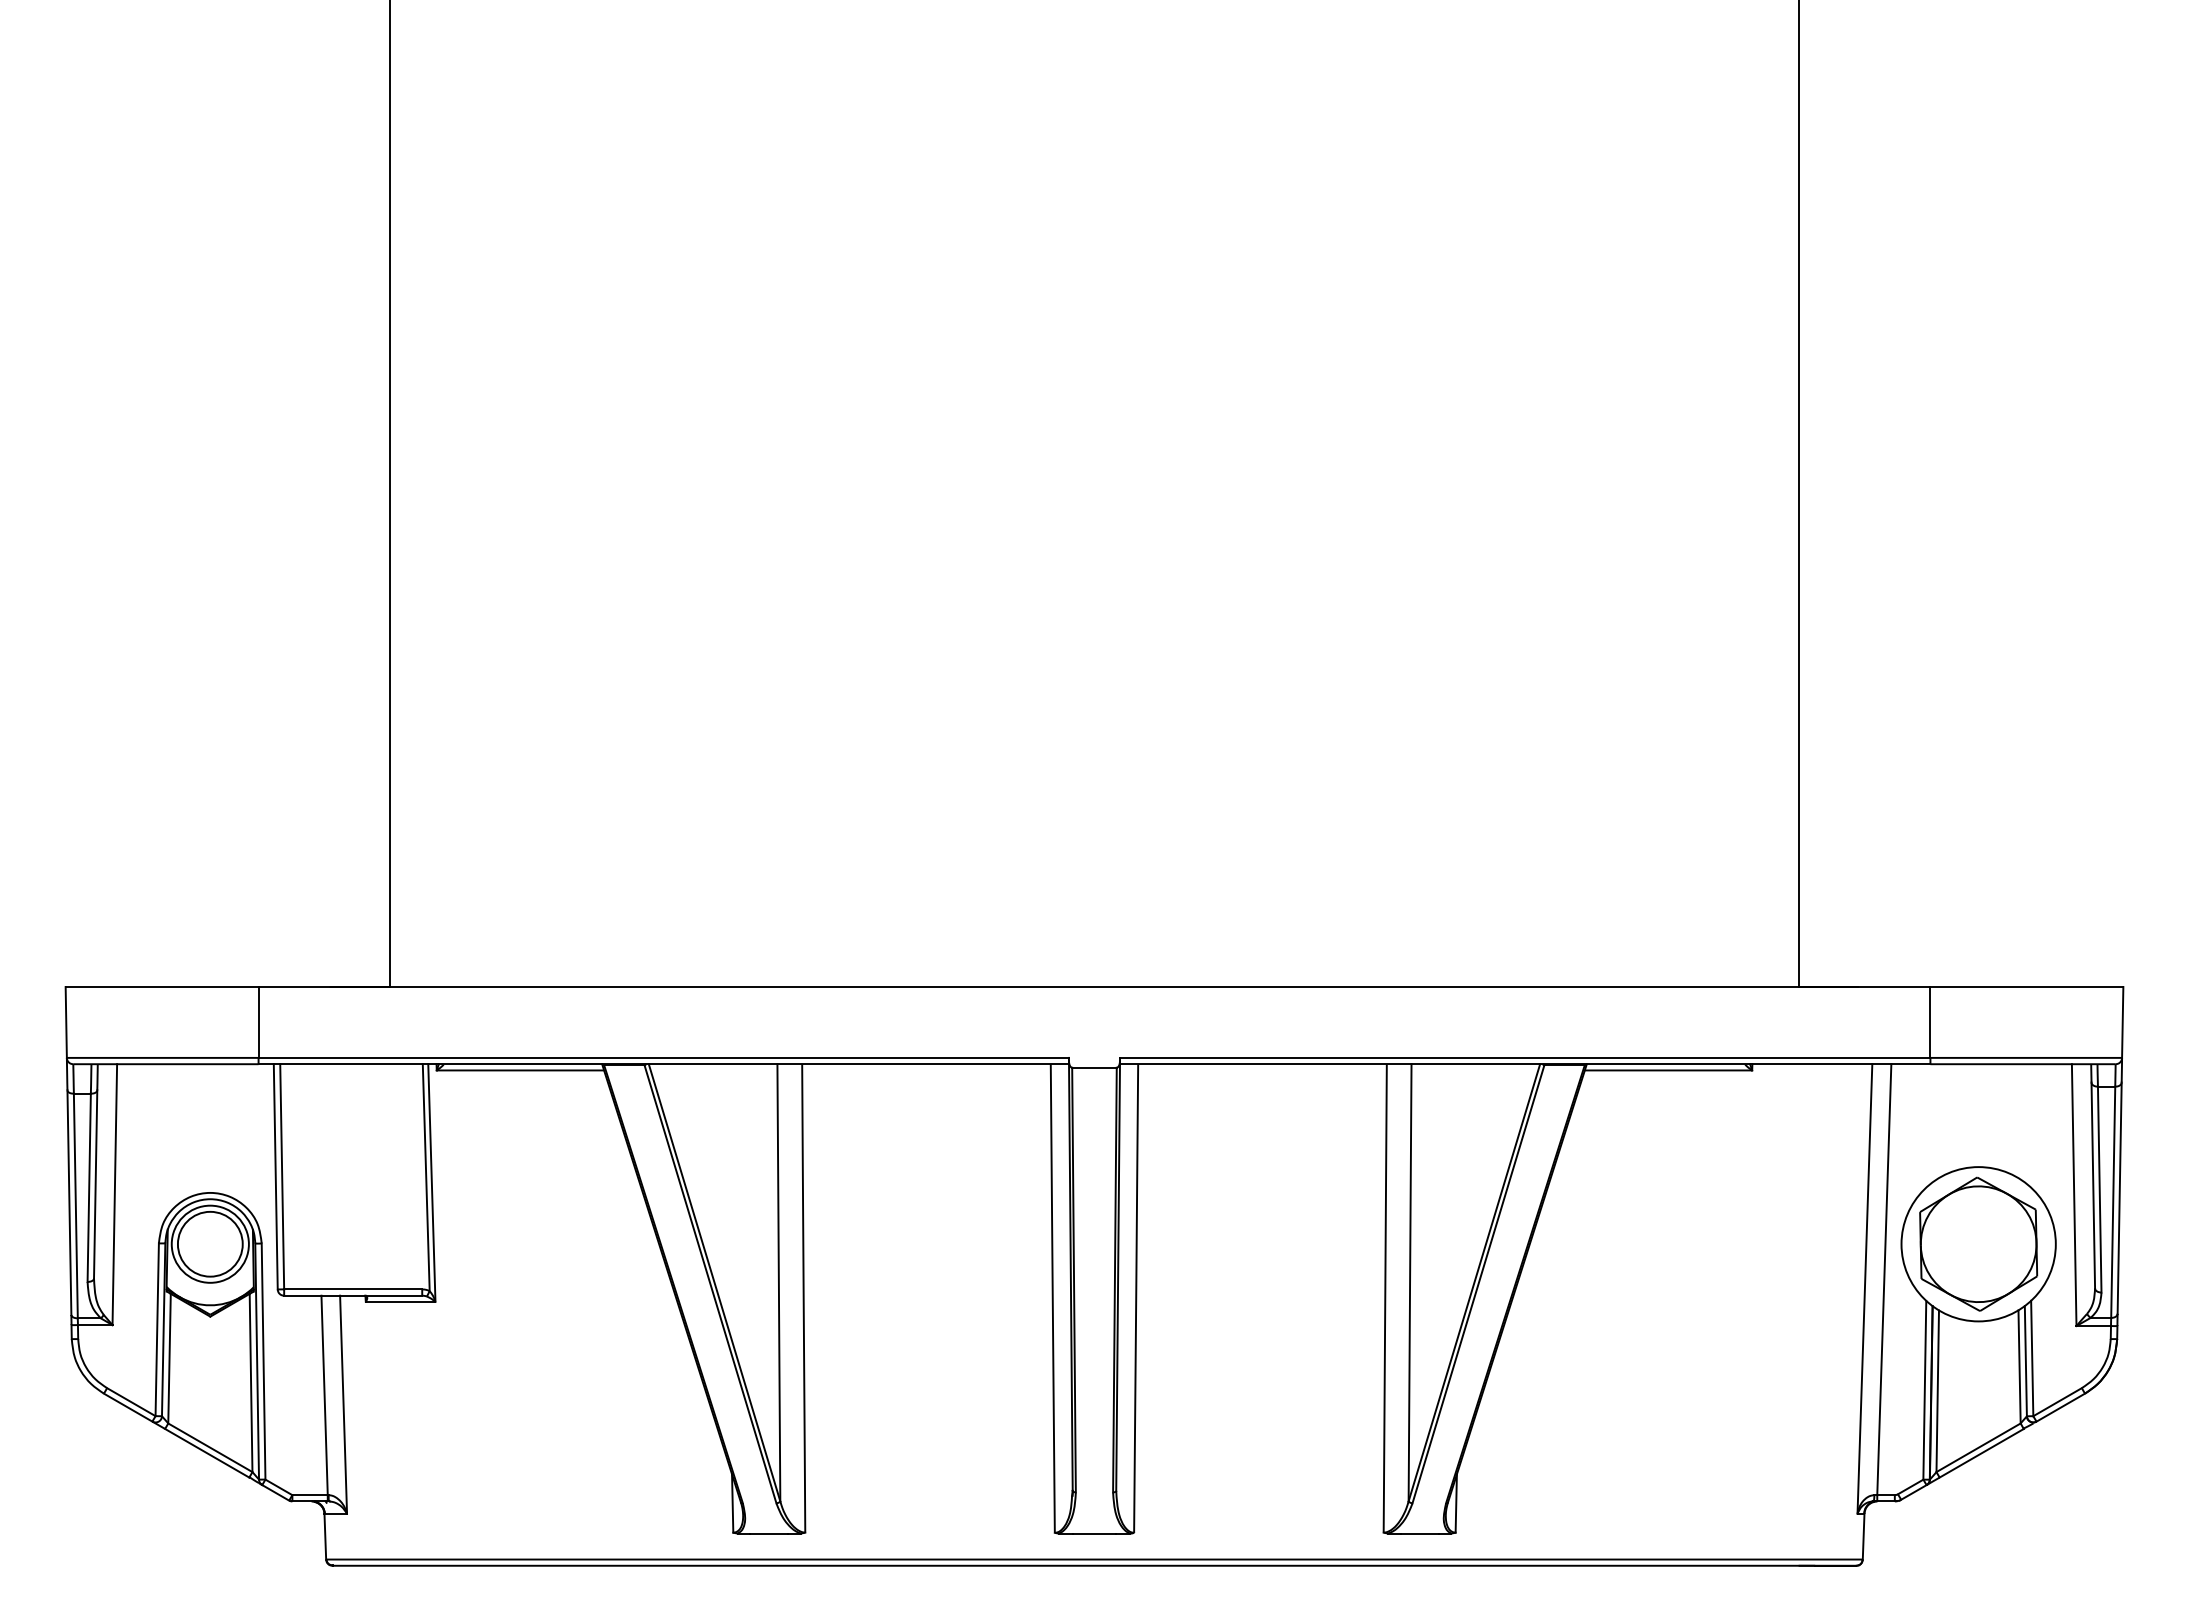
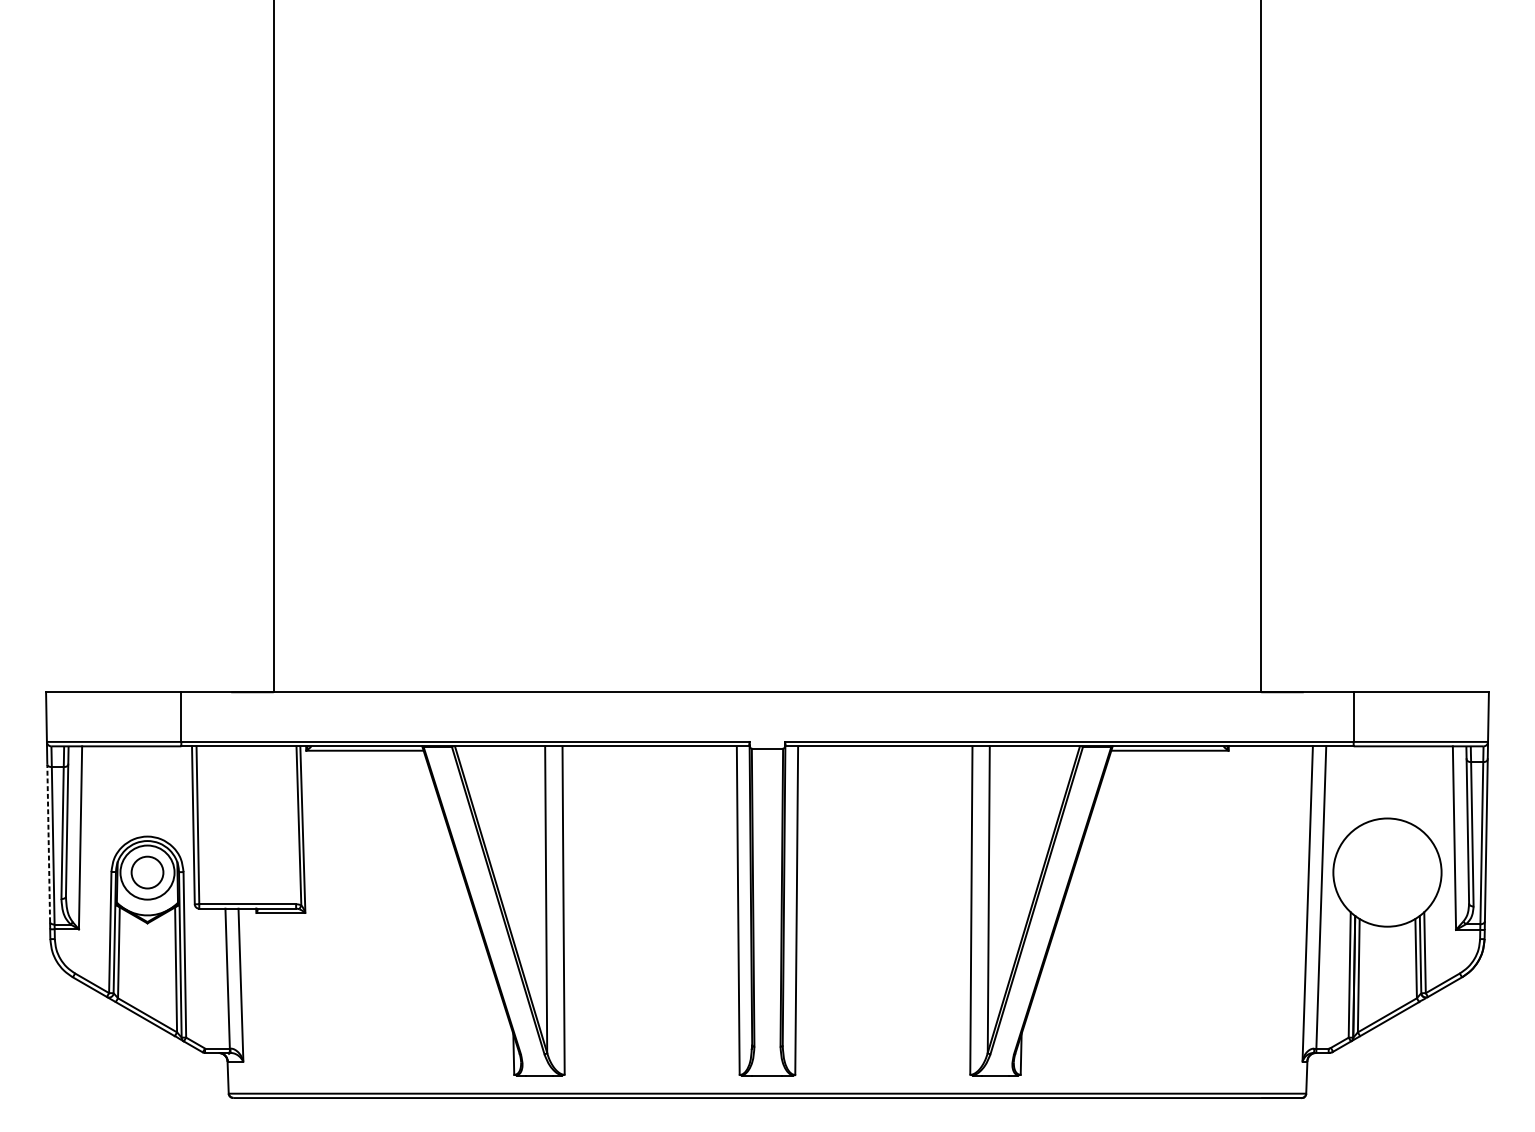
line: (69, 1202) -> (48, 843), solid -> dashed
circle: (209, 1243) -> (146, 872), size x0.7
part: (1978, 1243) -> (1387, 872), removed

